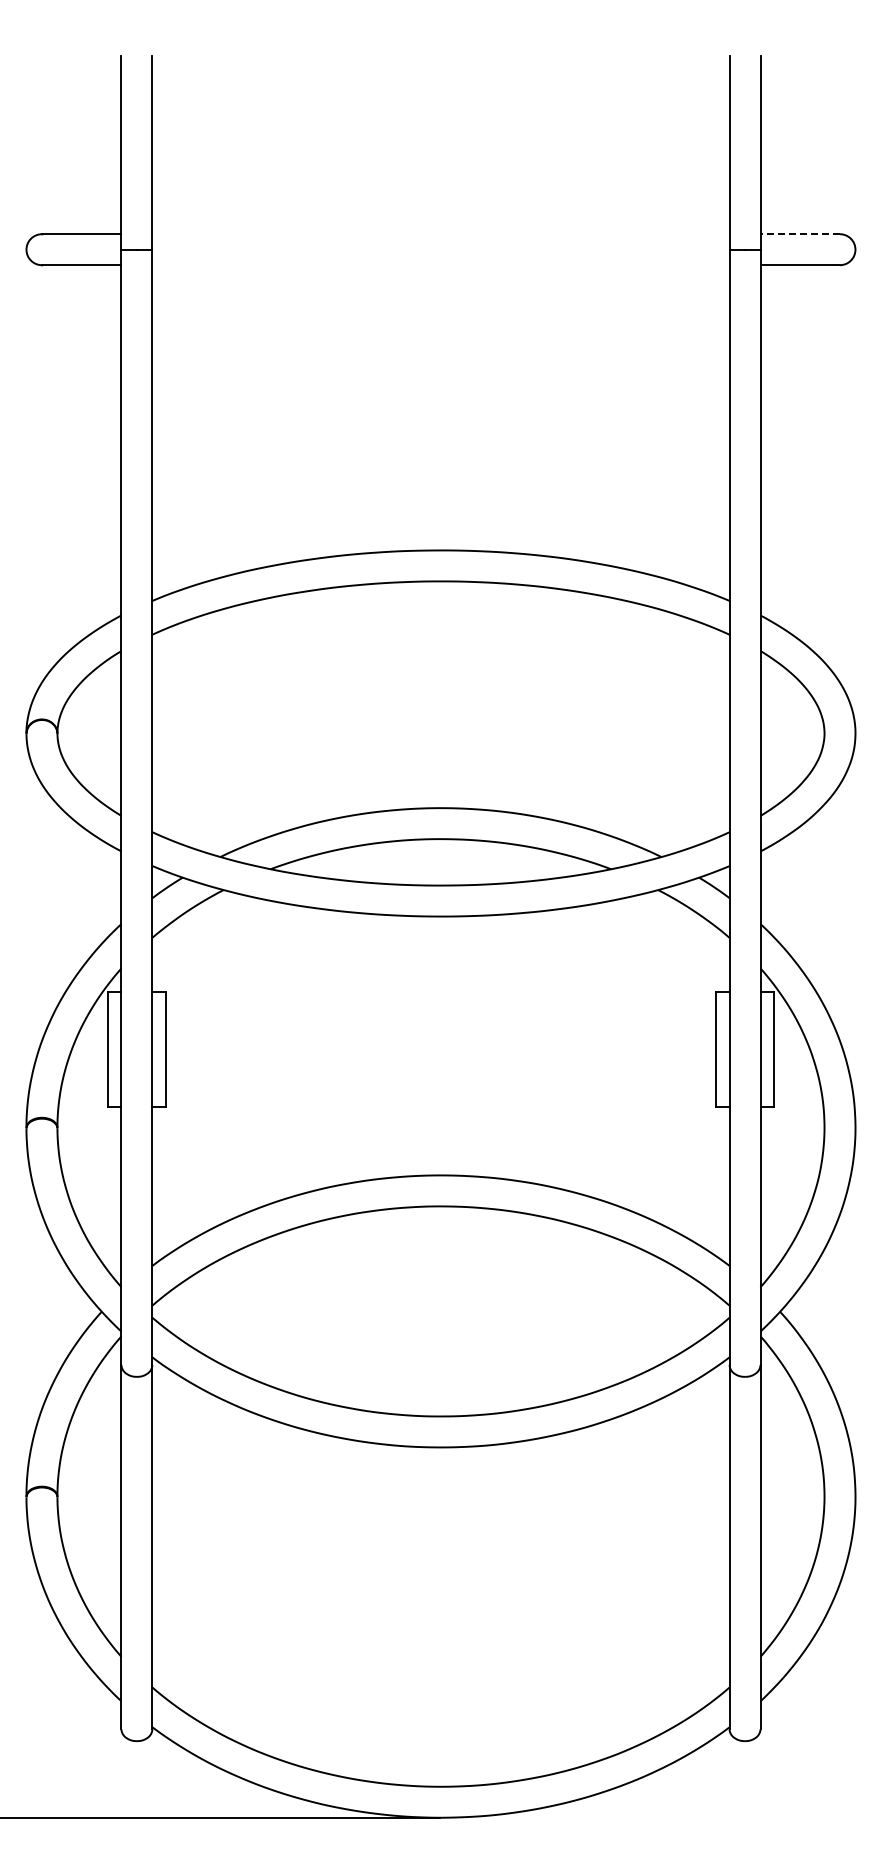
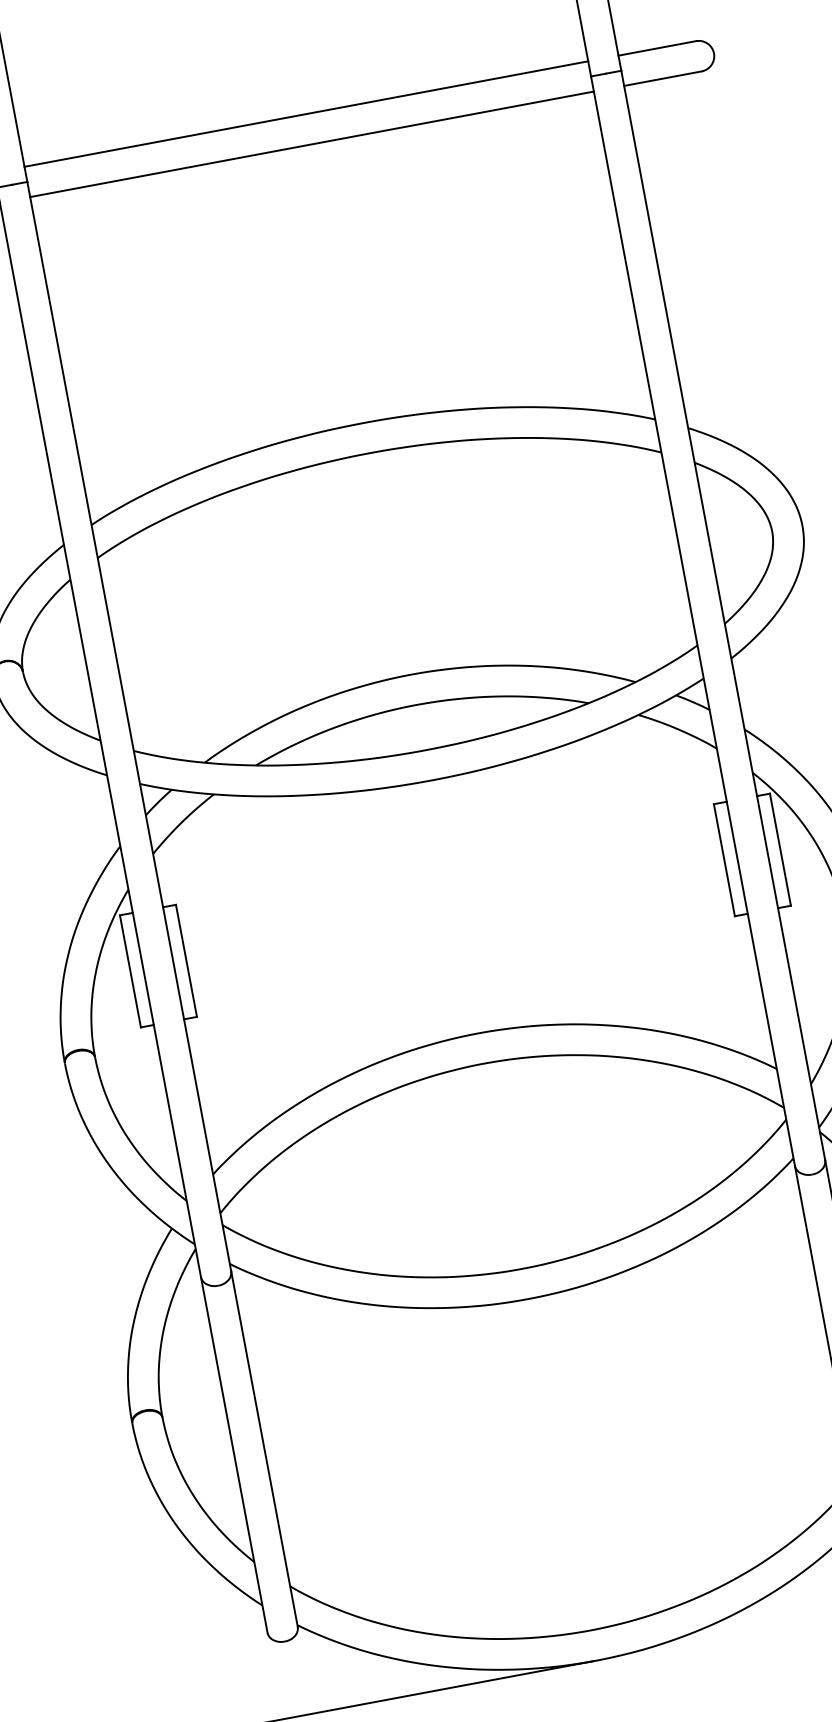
line: (440, 234) -> (305, 114), added
line: (800, 234) -> (657, 48), dashed -> solid
line: (440, 265) -> (311, 144), added

